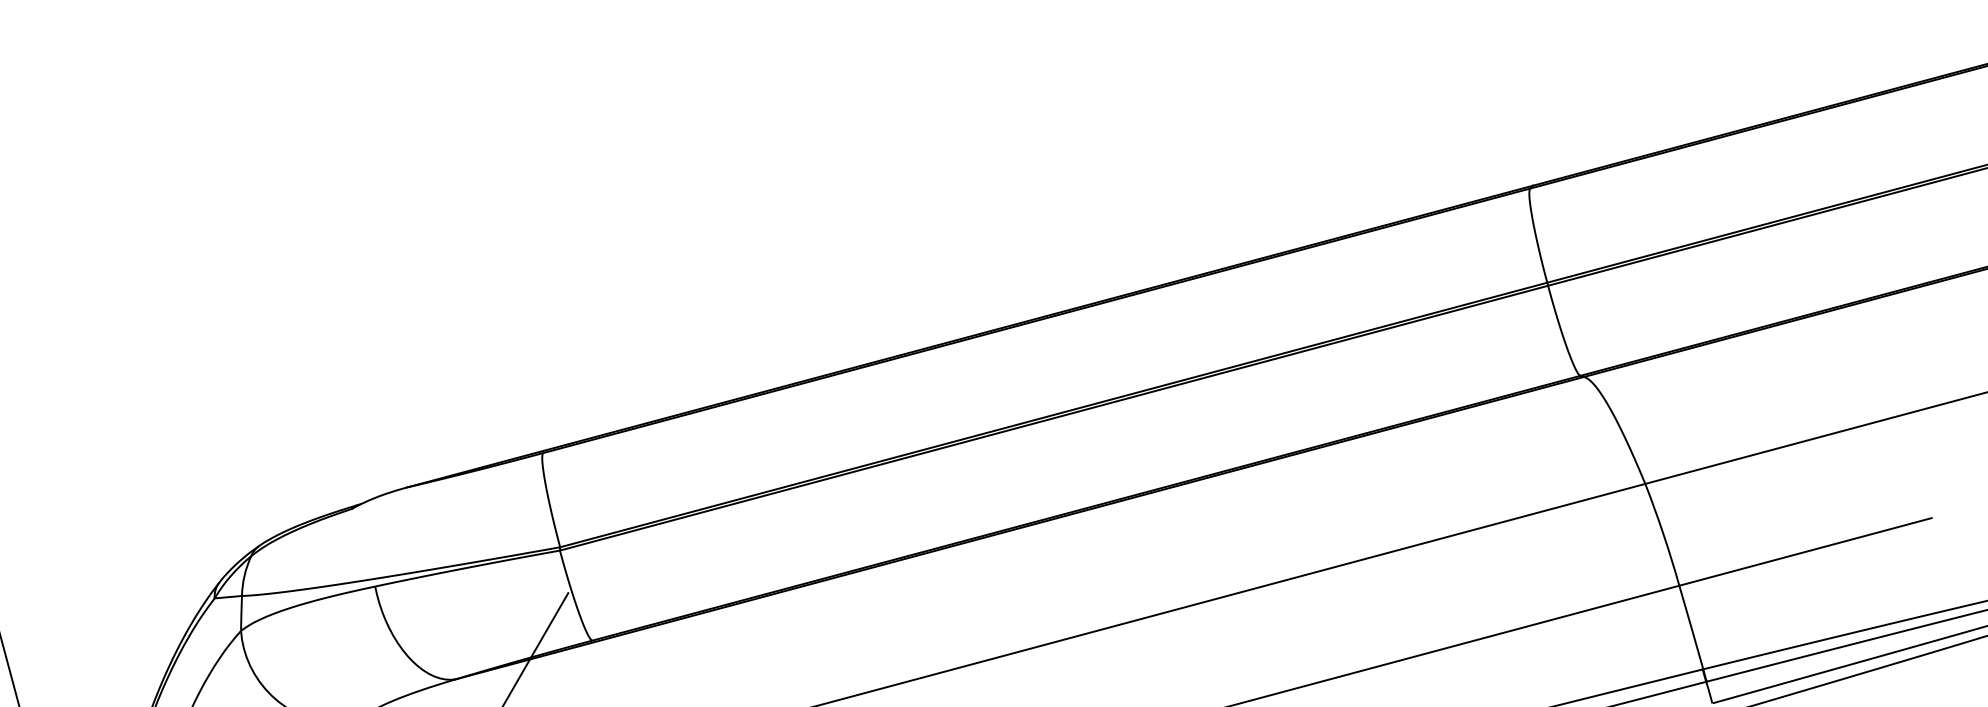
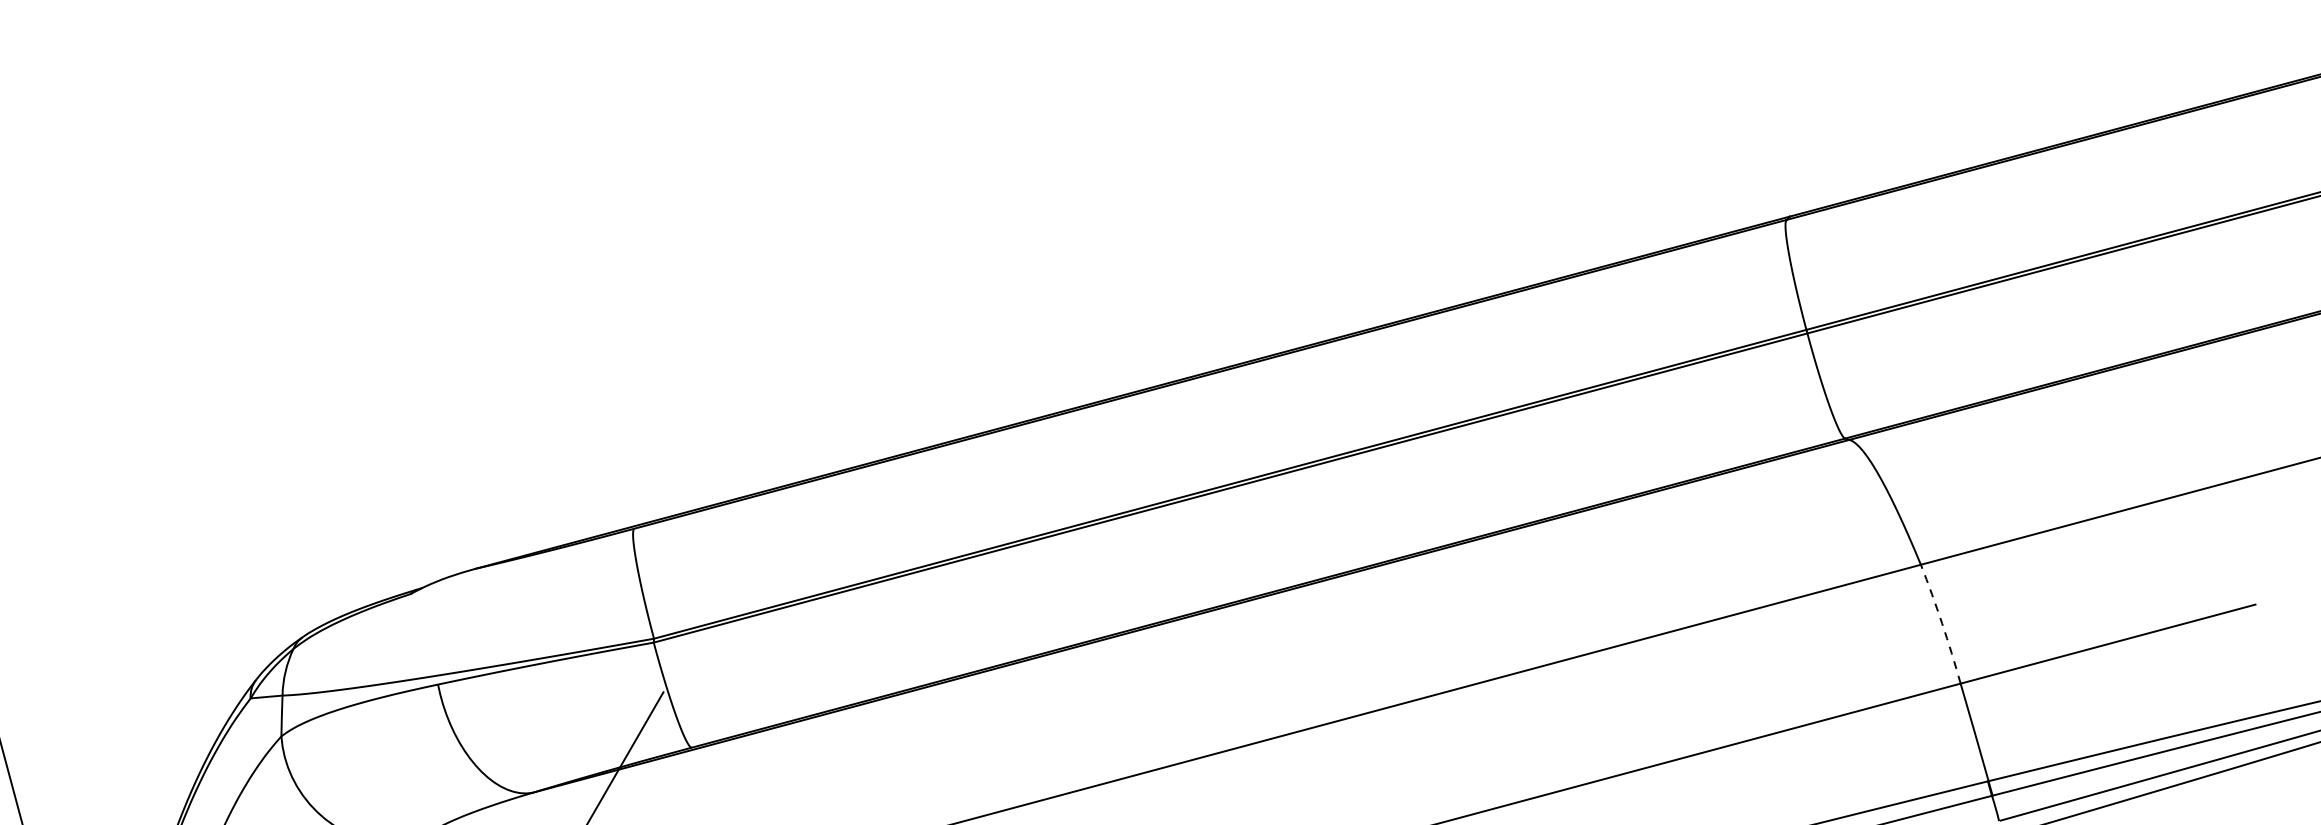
arc: (1663, 534) -> (1942, 623), solid -> dashed

